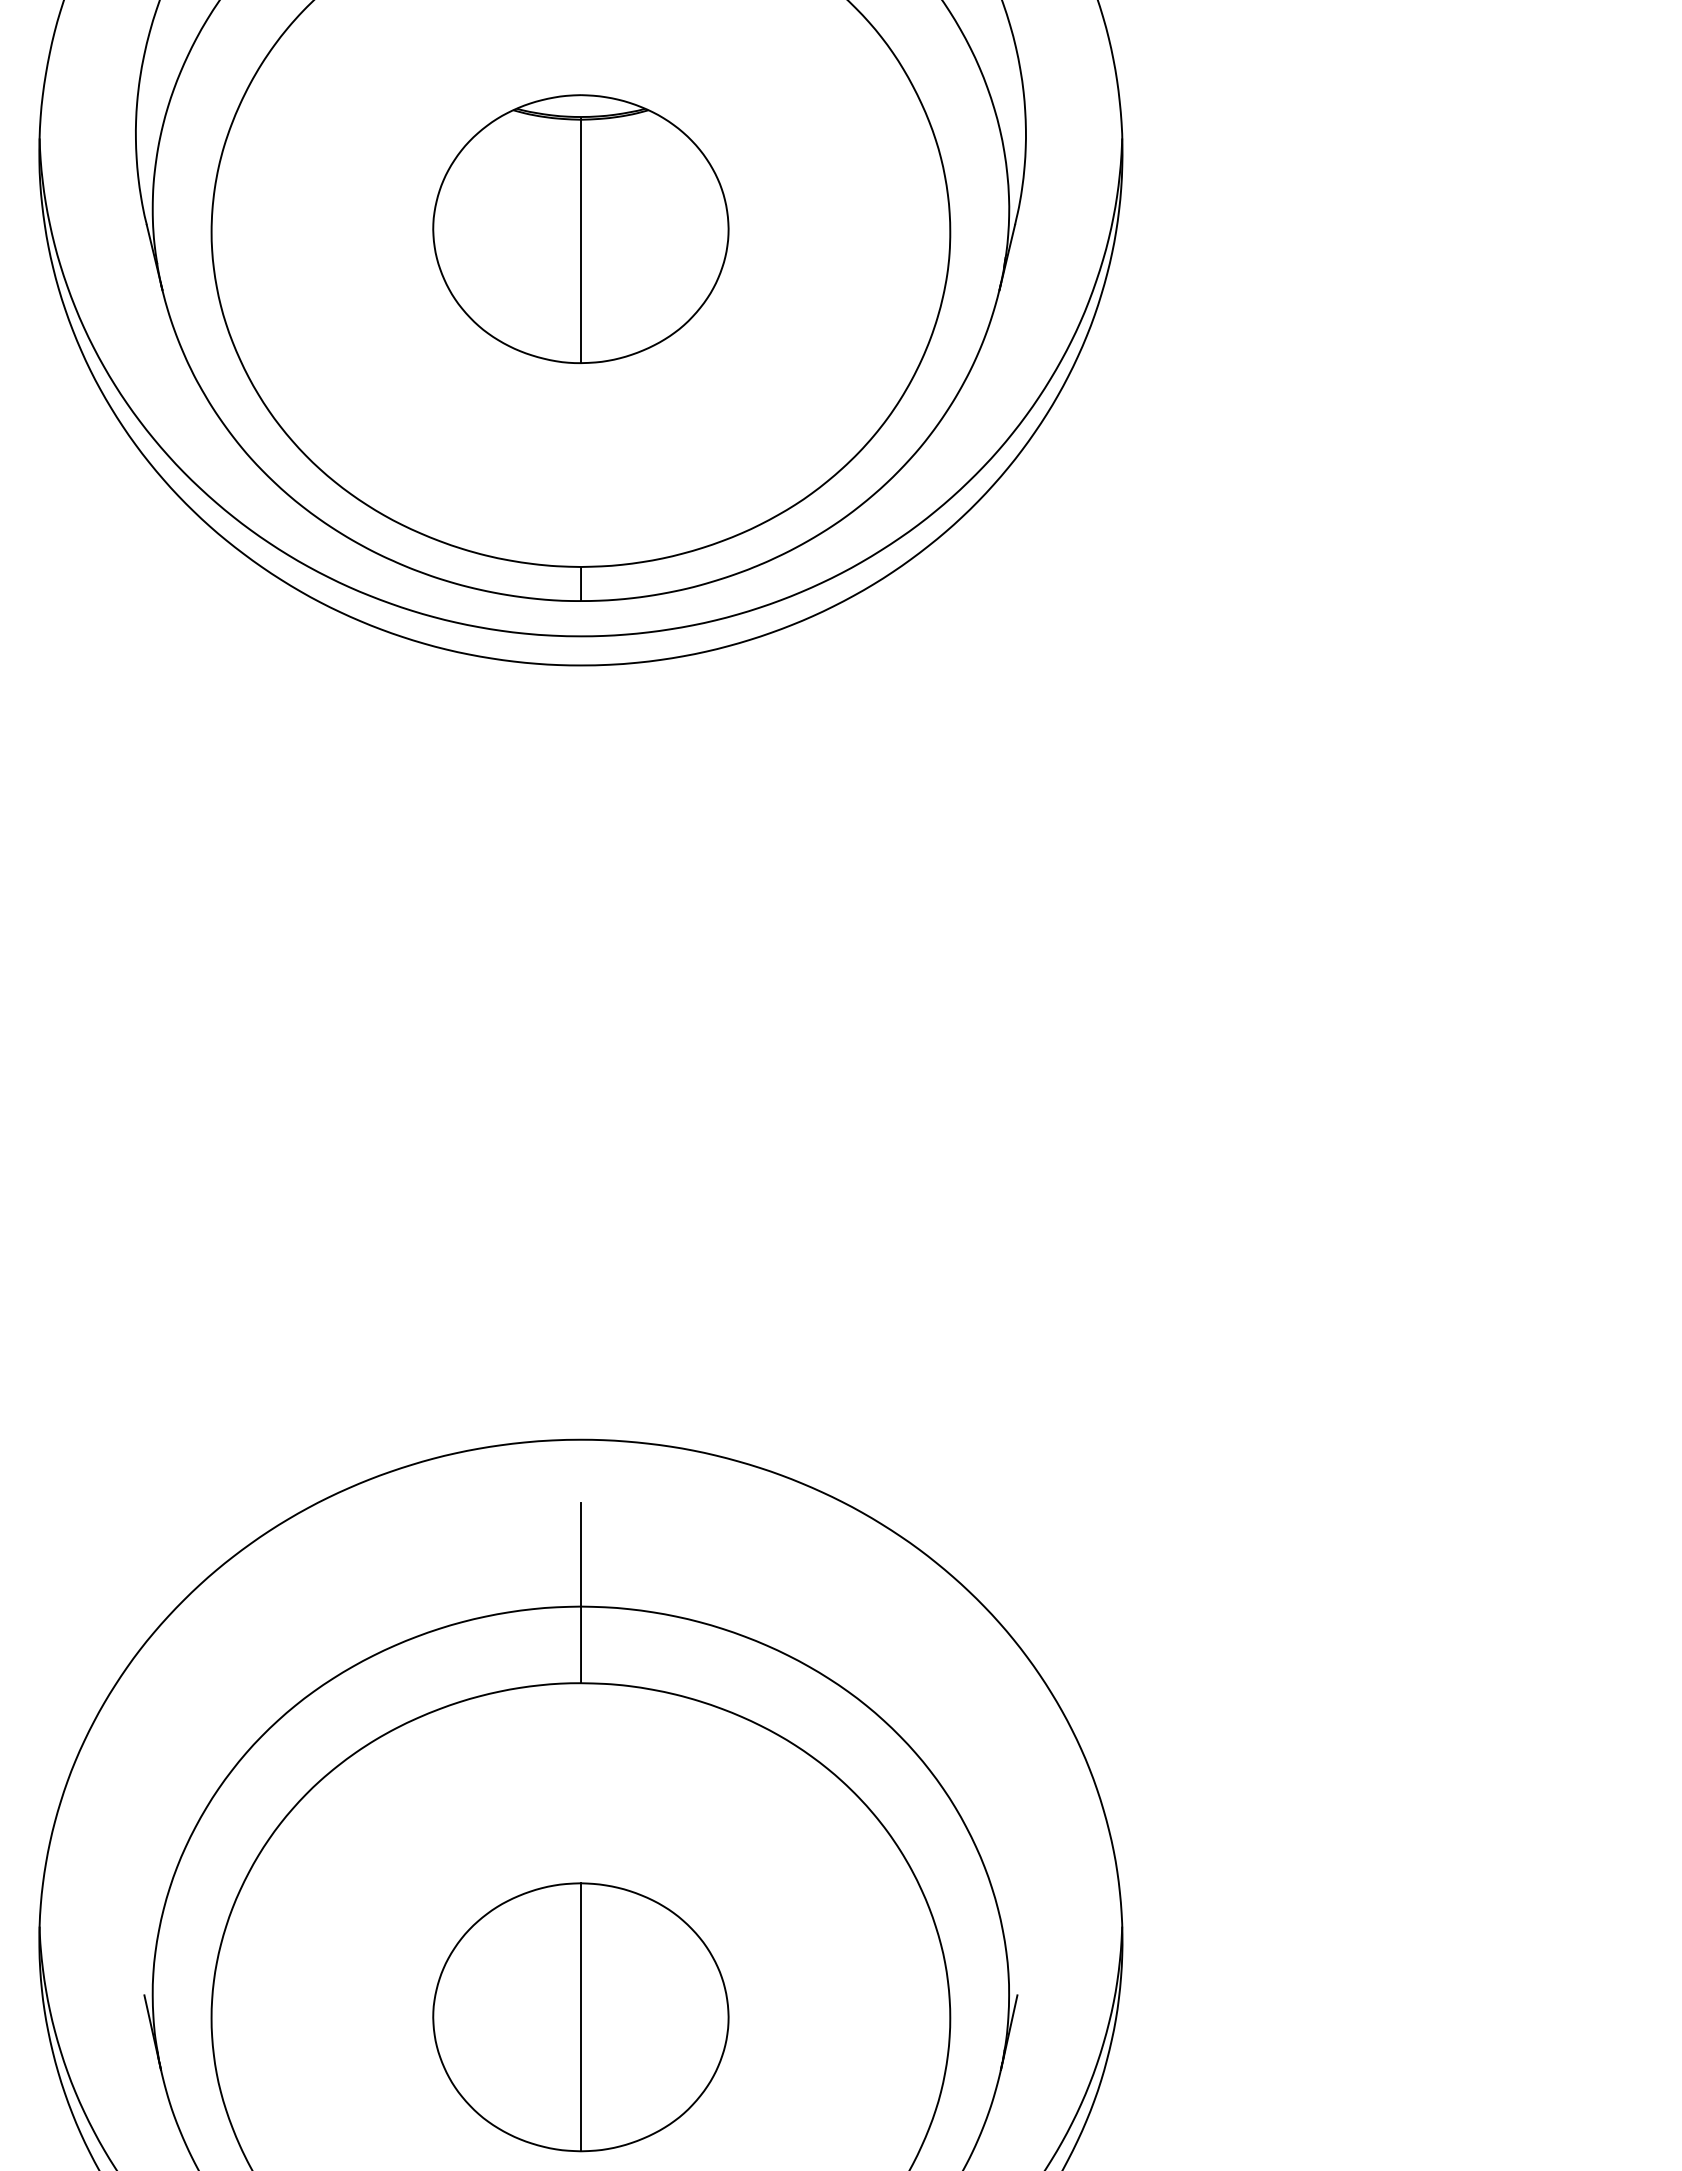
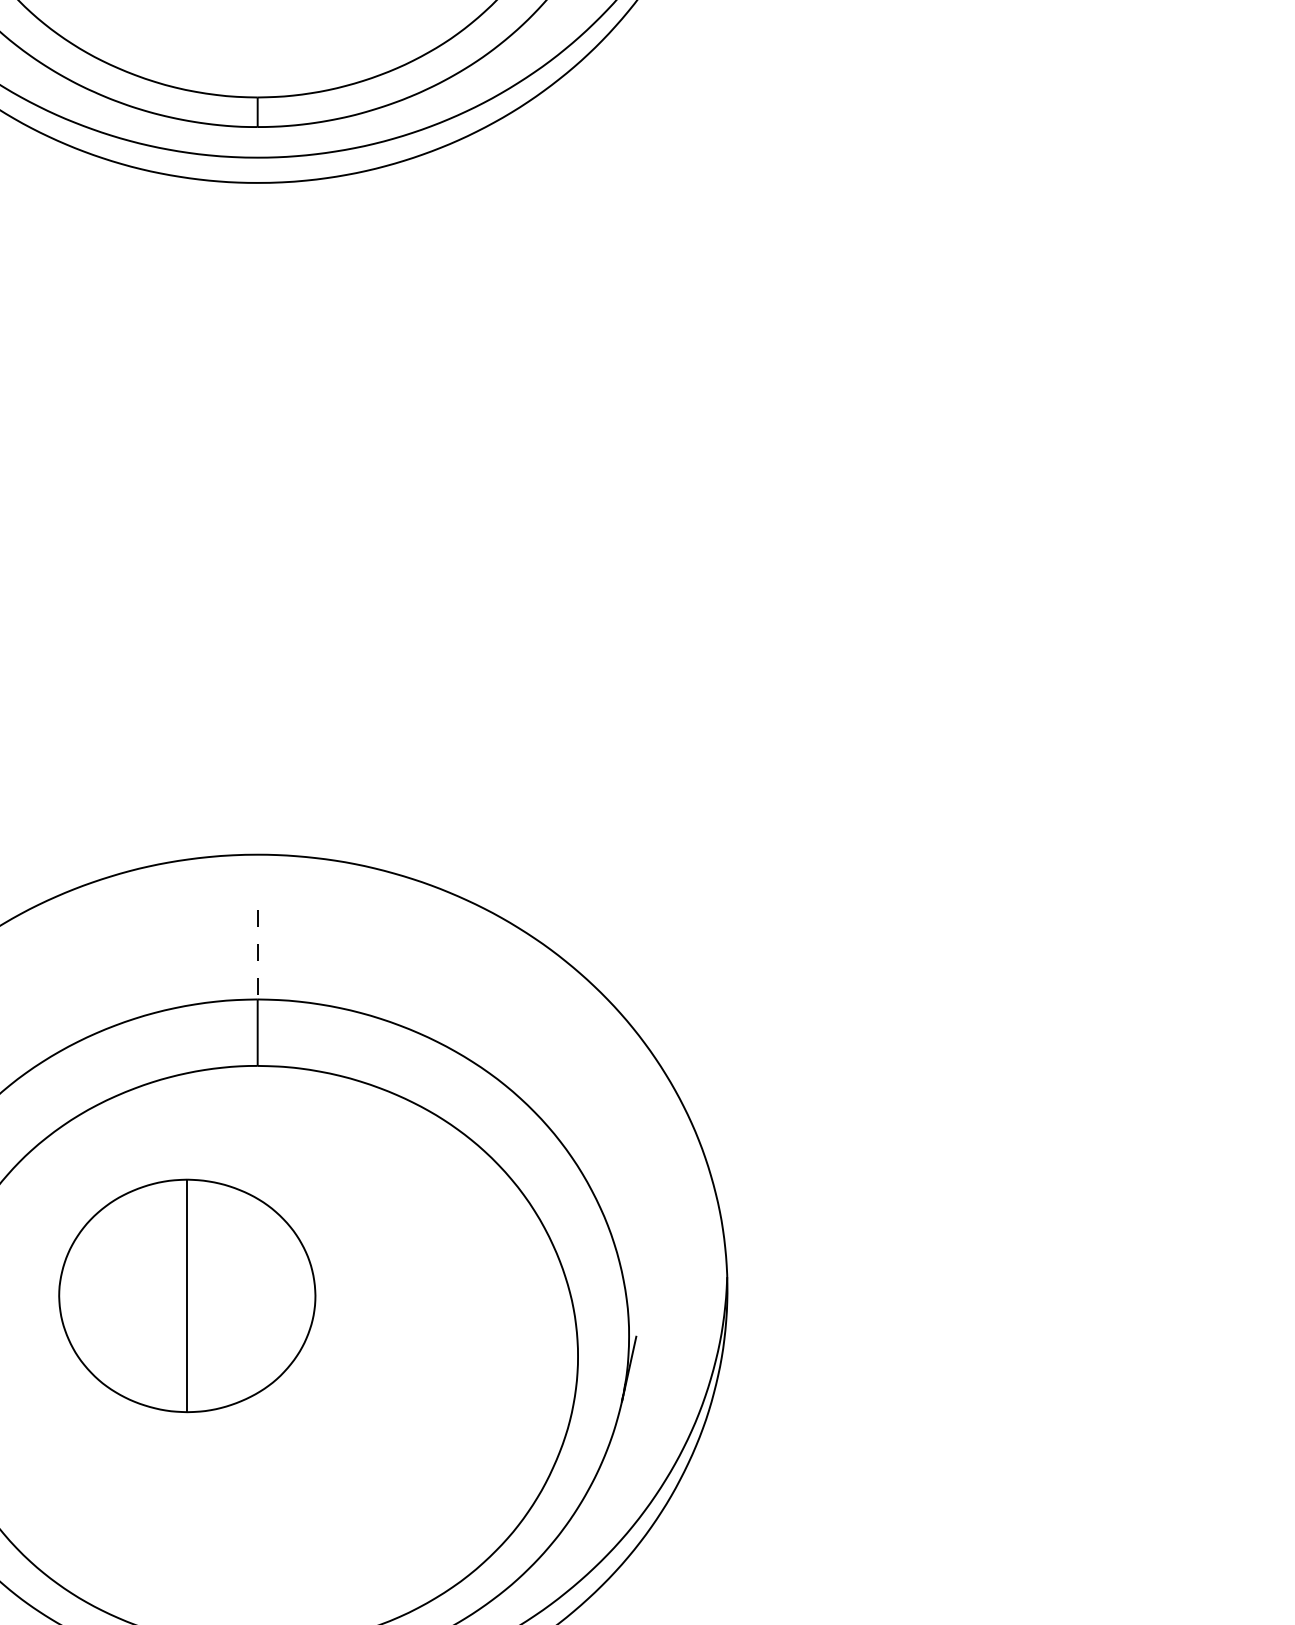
line: (581, 1554) -> (258, 954), solid -> dashed
part: (580, 2017) -> (186, 1296), moved

